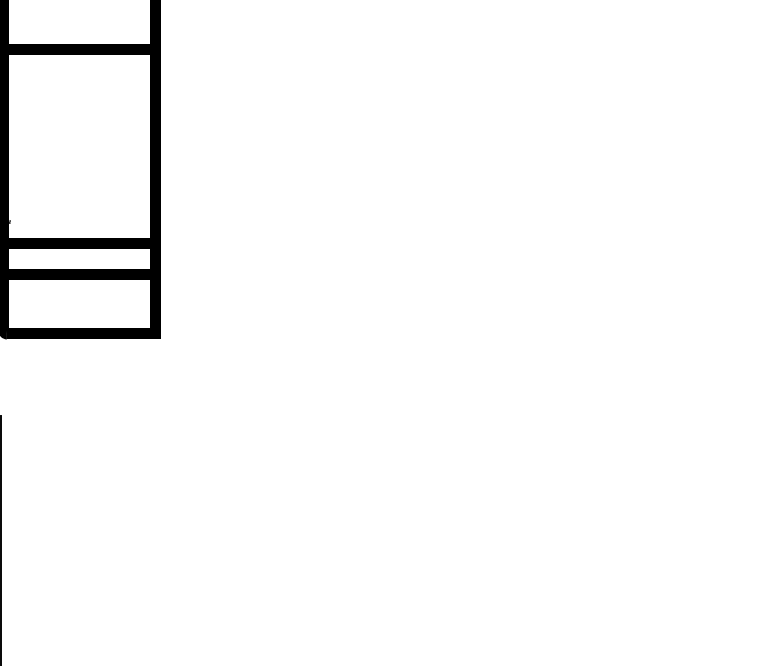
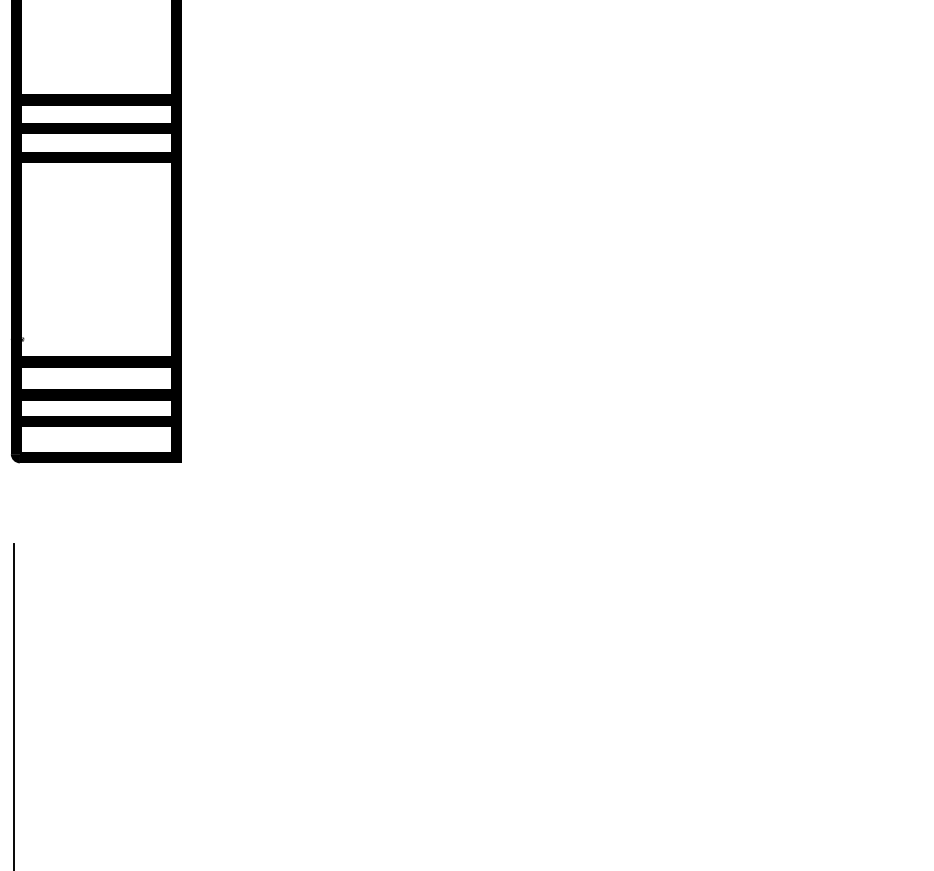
fill: (80, 21) -> (97, 128), added
fill: (79, 299) -> (96, 421), added

